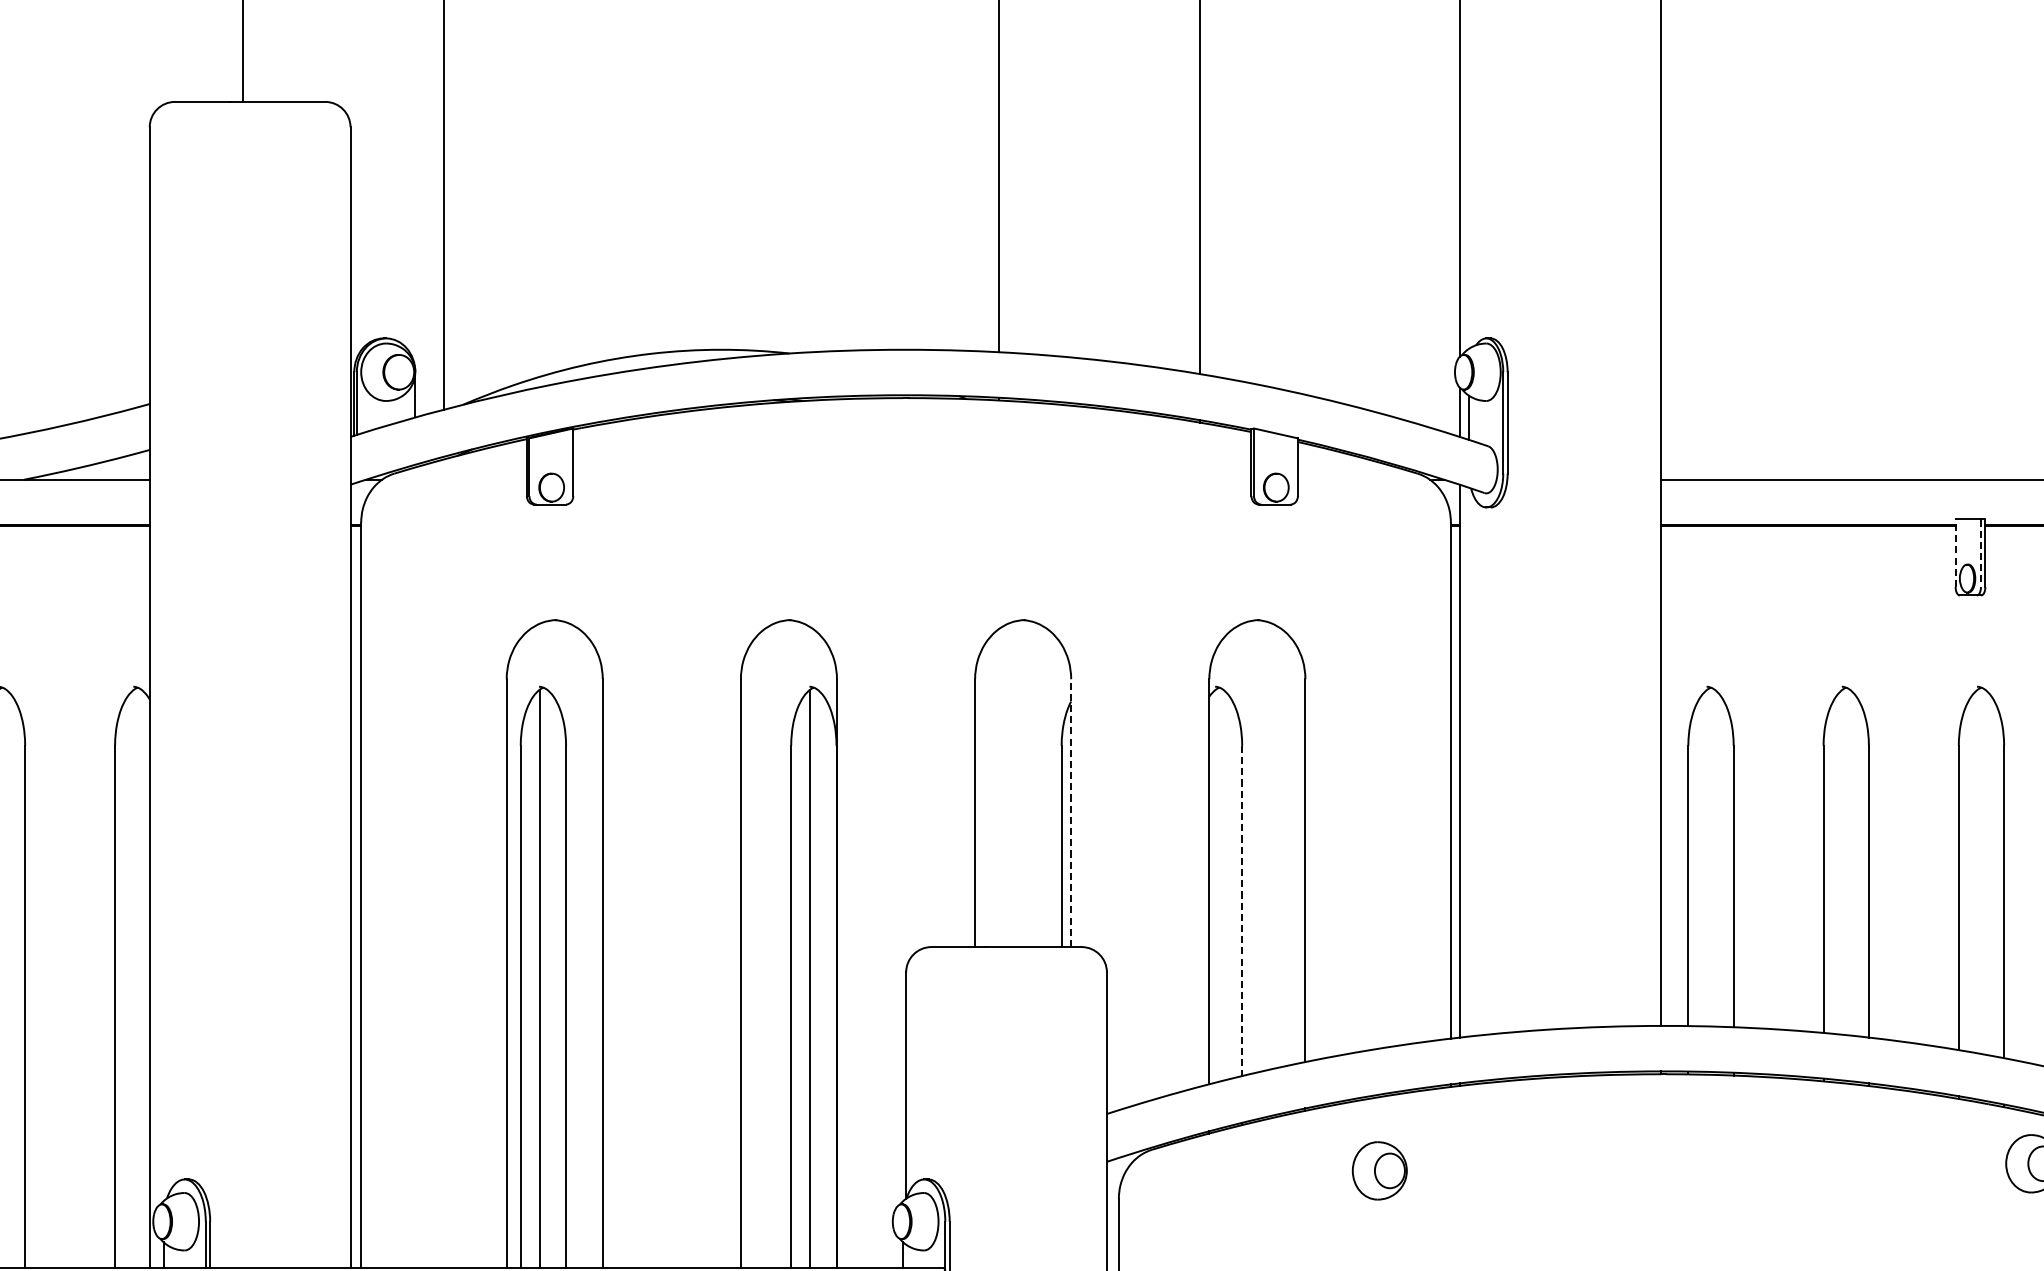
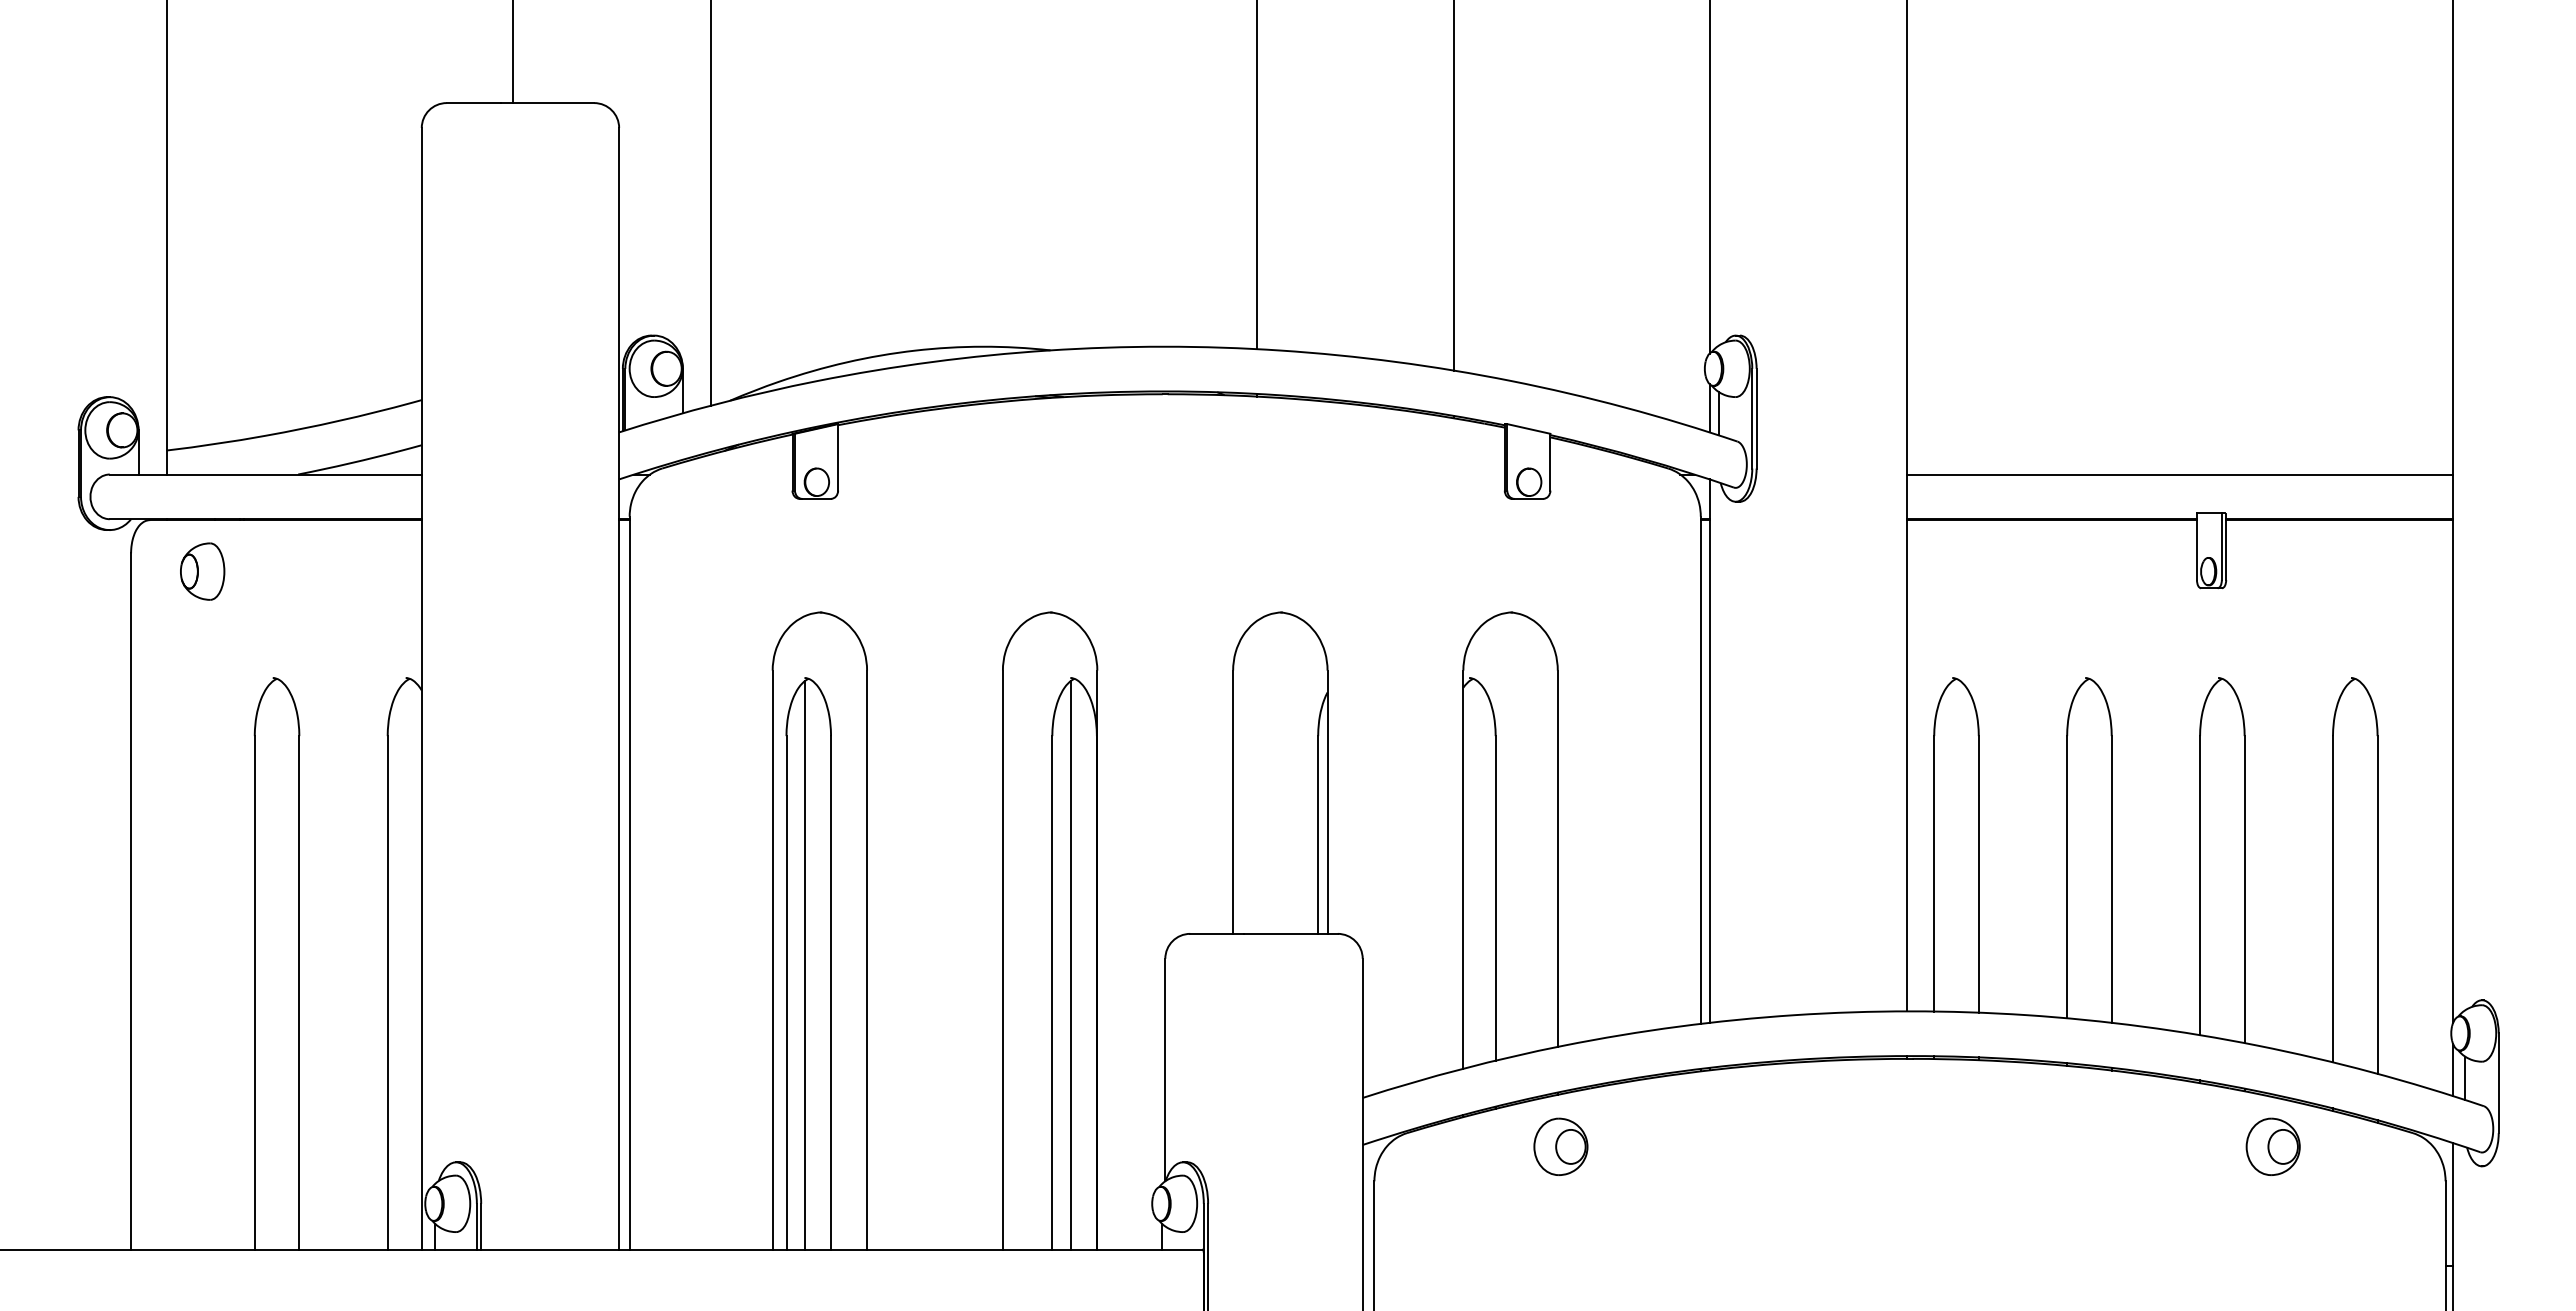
line: (1955, 552) -> (2196, 546), dashed -> solid
line: (1980, 554) -> (2221, 547), dashed -> solid
line: (1071, 813) -> (1327, 802), dashed -> solid
line: (1242, 911) -> (1495, 898), dashed -> solid
part: (1379, 1170) -> (1560, 1146), moved

